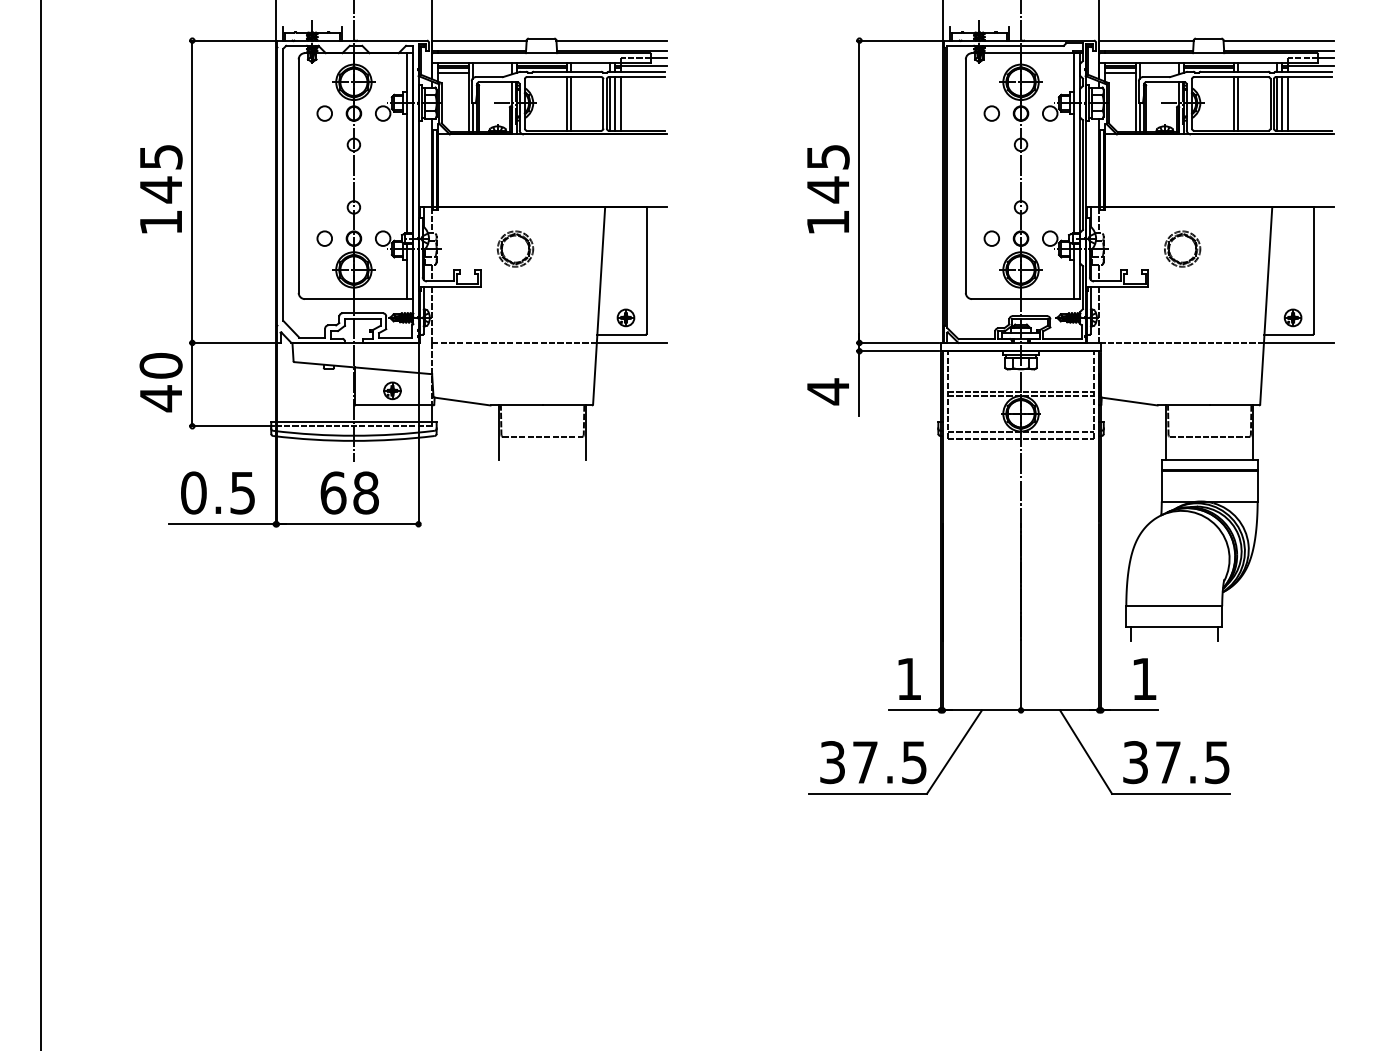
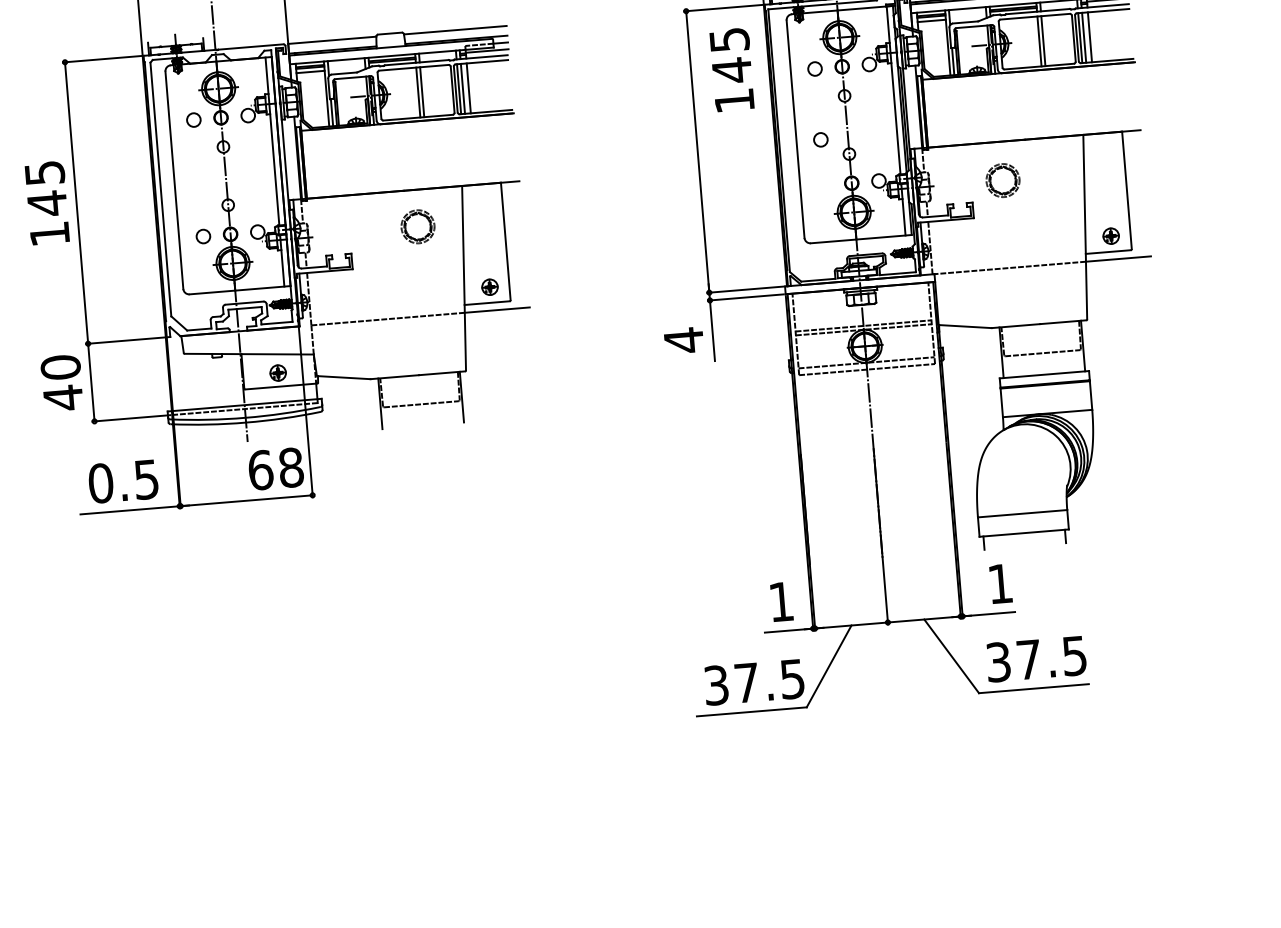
text: (828, 189) -> (732, 70), moved
circle: (991, 238) -> (820, 139), moved
part: (515, 248) -> (417, 226), moved
text: (349, 492) -> (275, 468), moved

